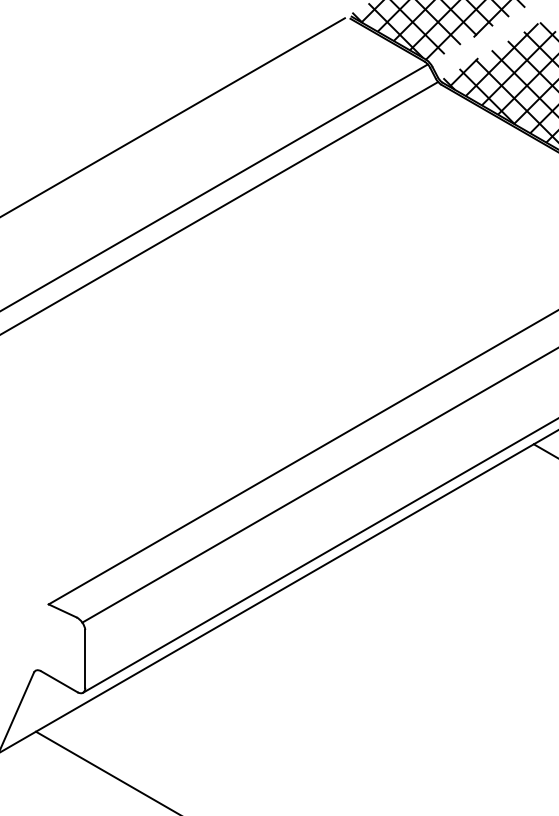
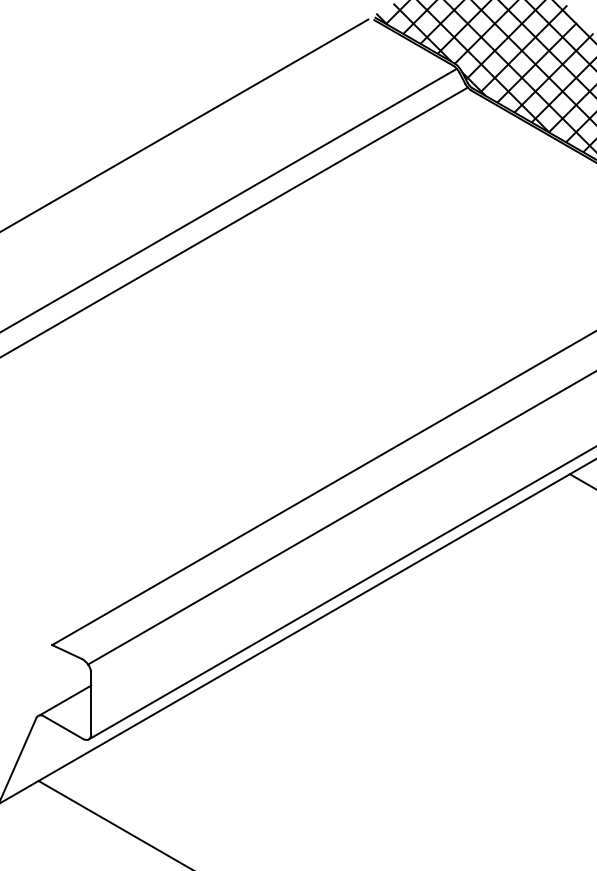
hatch: (486, 41) -> (519, 44), added
line: (61, 656) -> (65, 700), added

